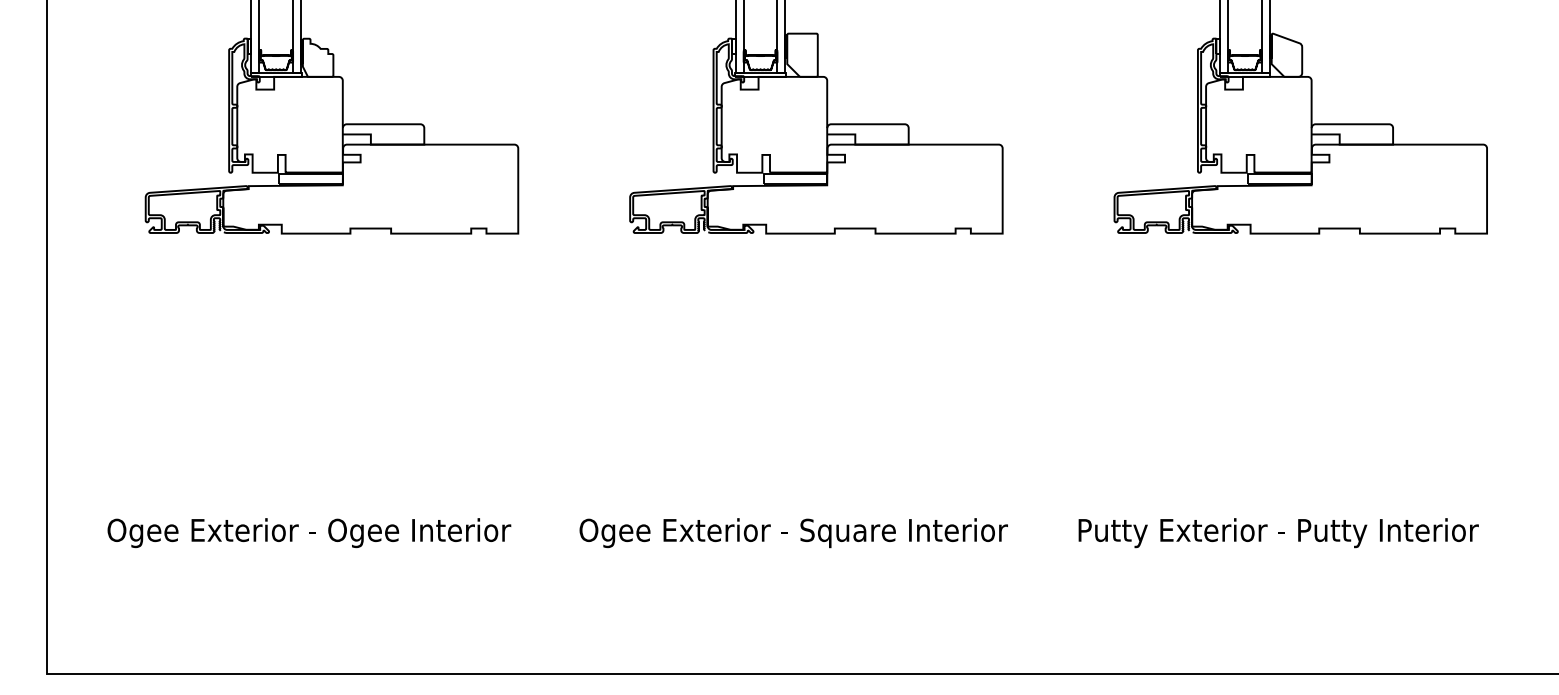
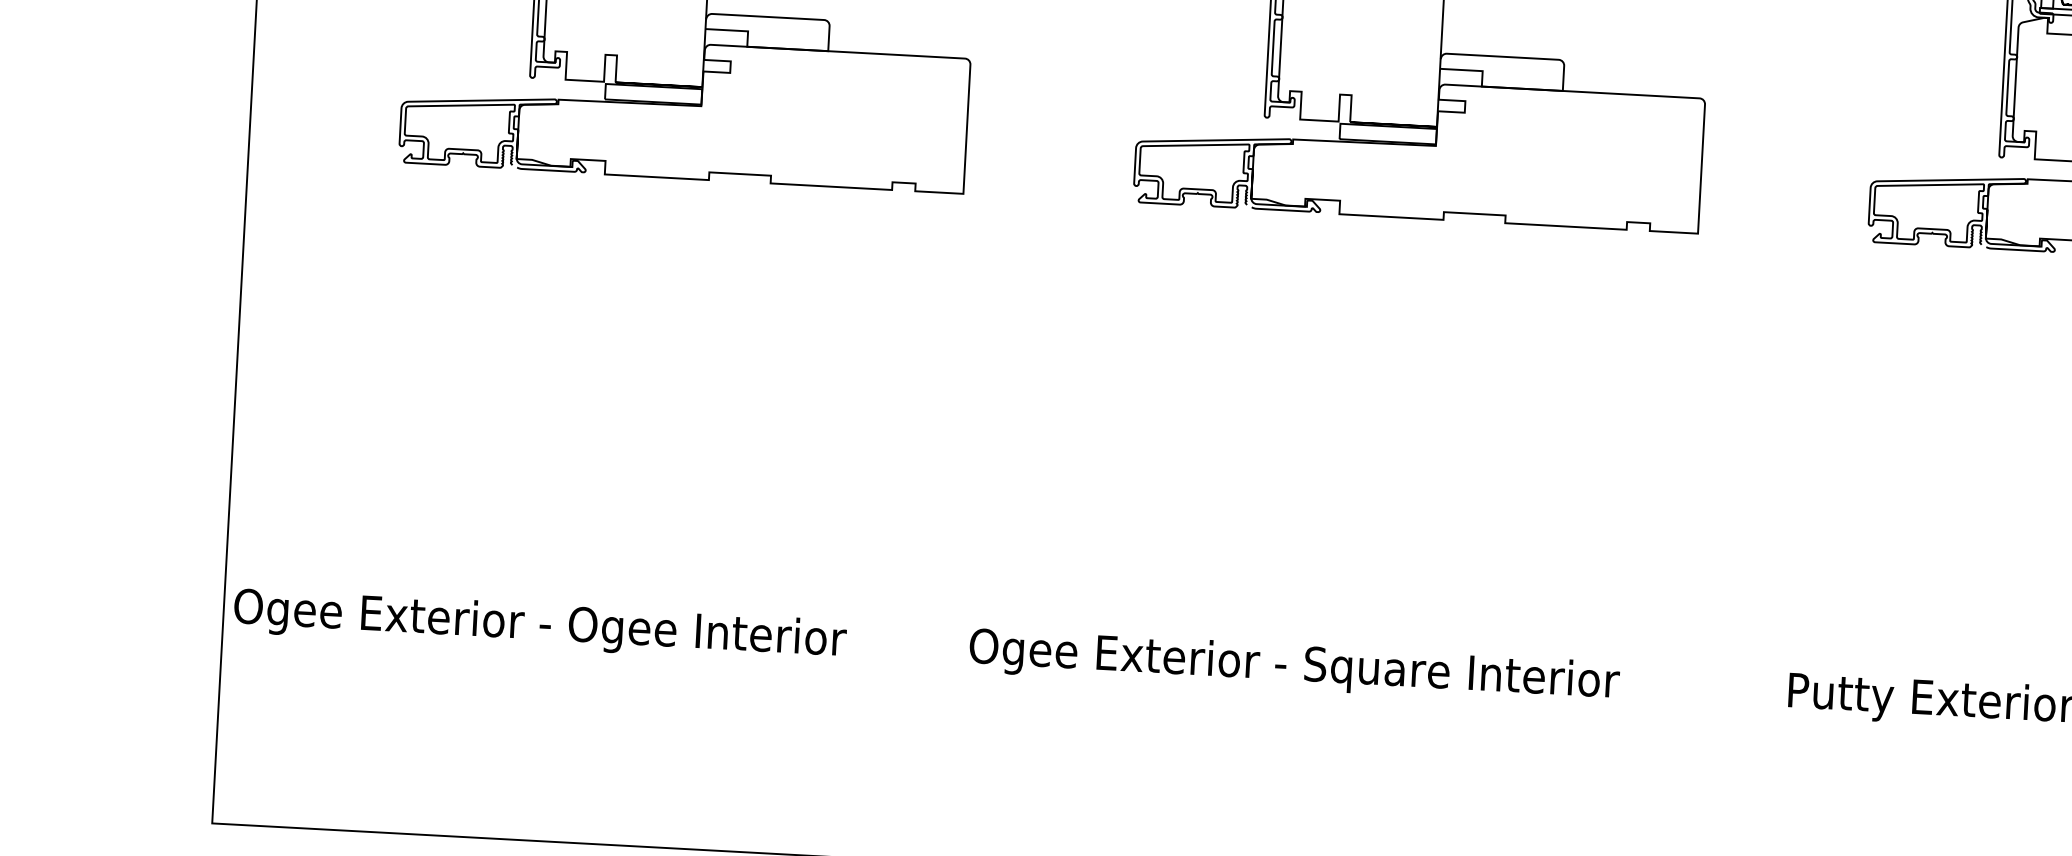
text: (309, 533) -> (540, 627), moved
text: (793, 533) -> (1294, 667), moved

